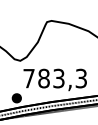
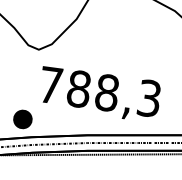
text: (58, 78) -> (106, 92), 783,3 -> 788,3

